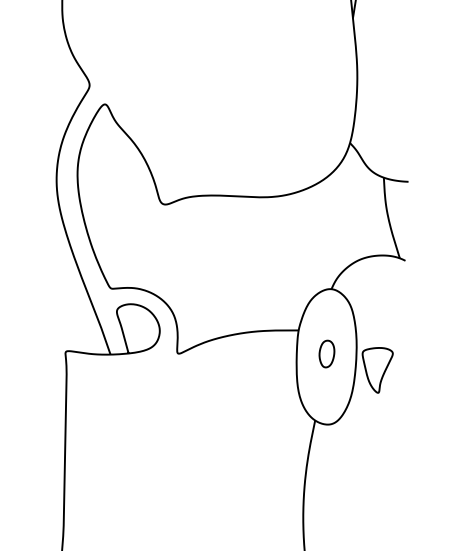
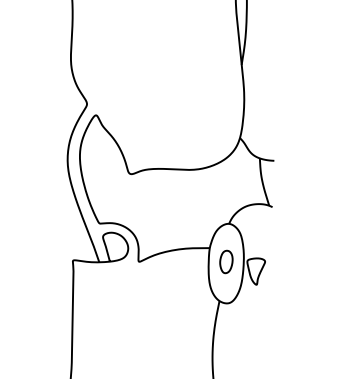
part: (327, 353) -> (226, 261), size x1.43

